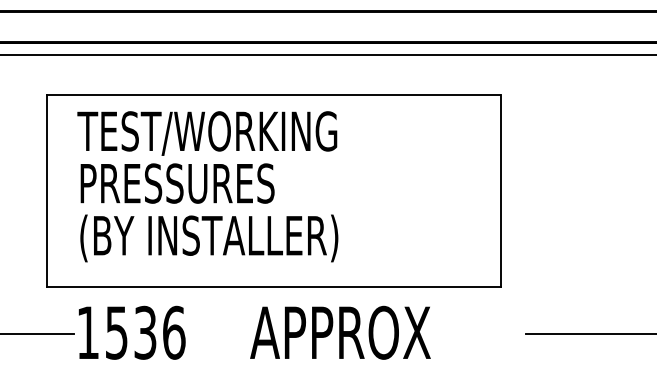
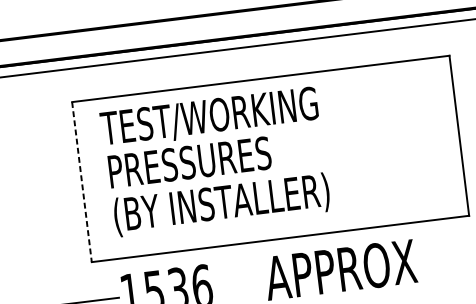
line: (46, 191) -> (81, 182), solid -> dashed

